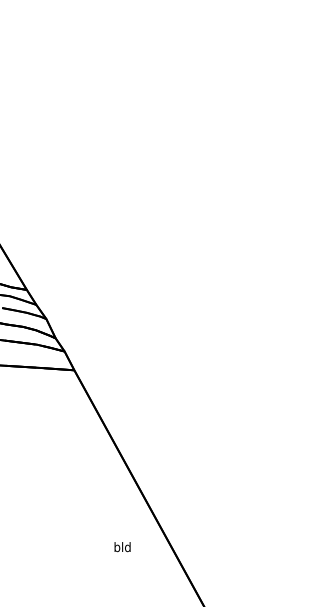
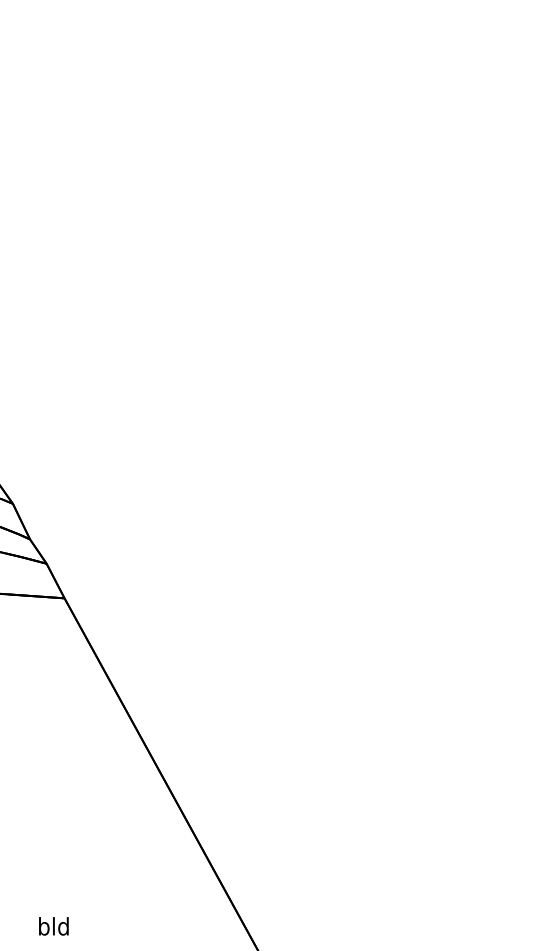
text: (122, 547) -> (53, 927), moved

